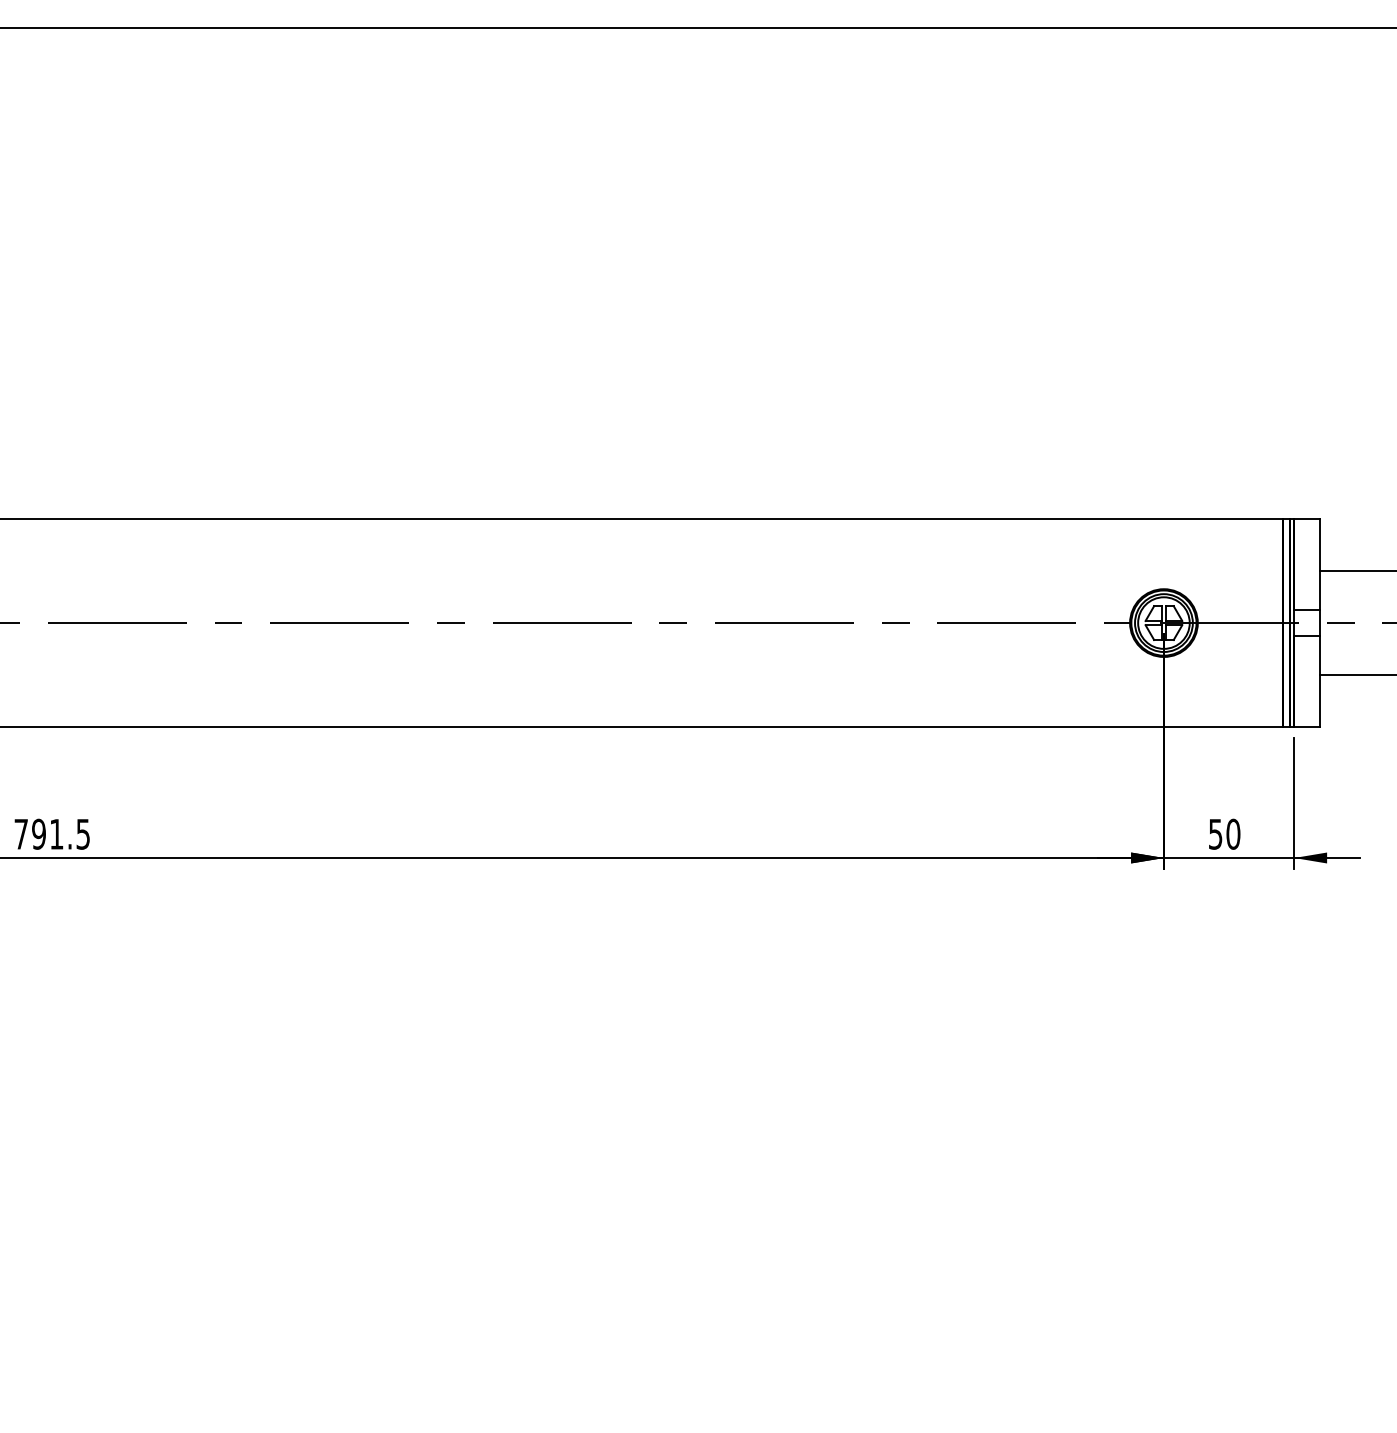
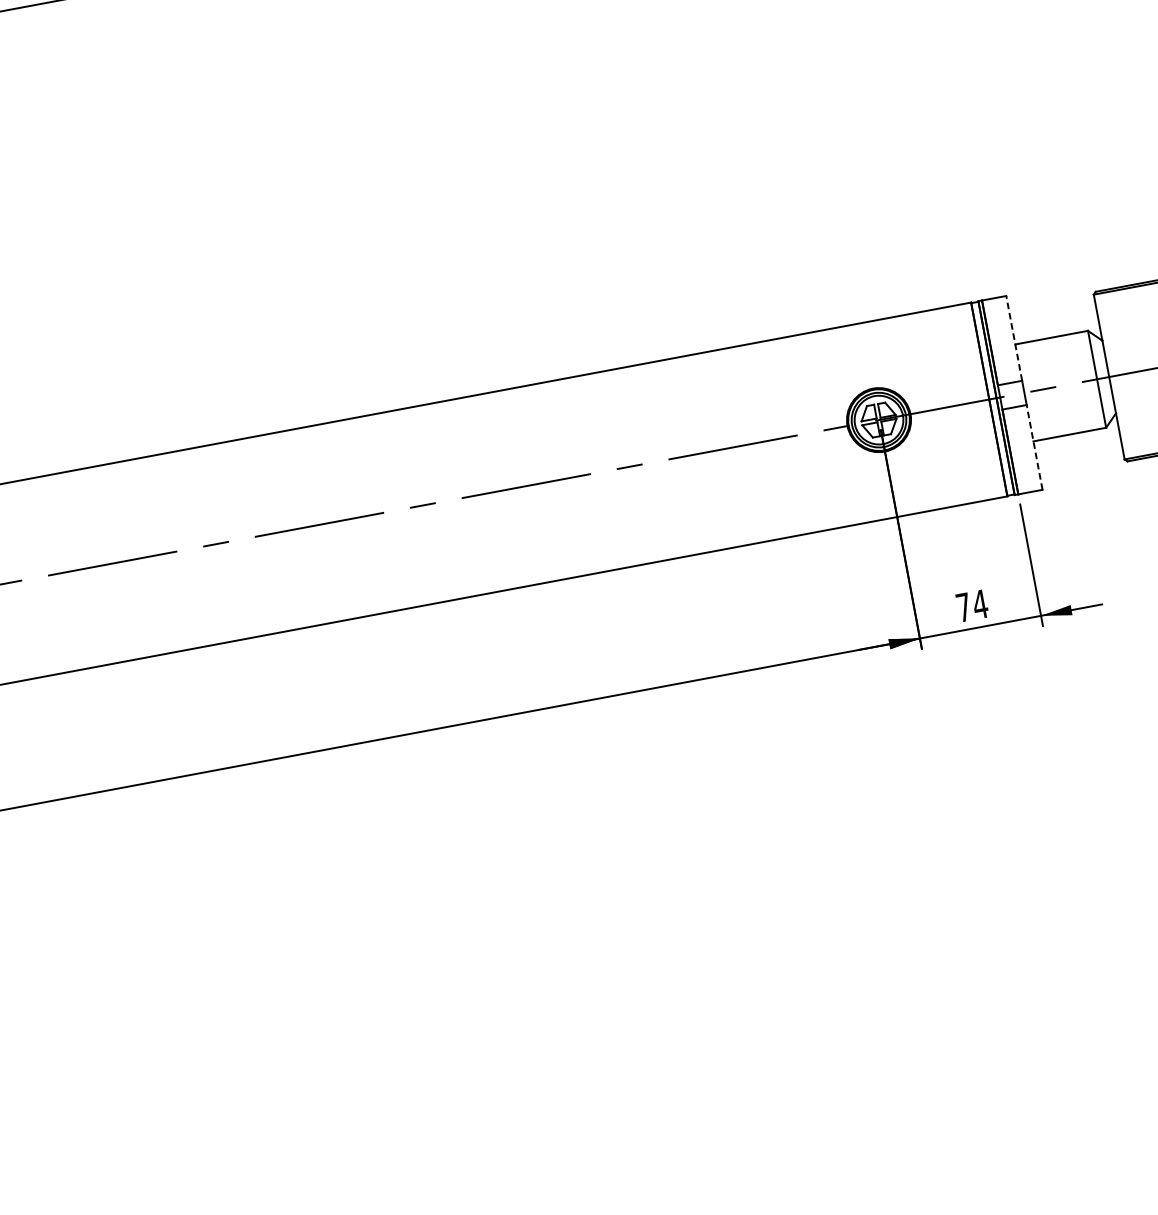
line: (1320, 564) -> (1014, 338), solid -> dashed
line: (1320, 681) -> (1034, 447), solid -> dashed
text: (1224, 833) -> (971, 605), 50 -> 74

